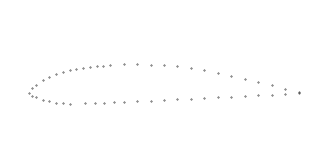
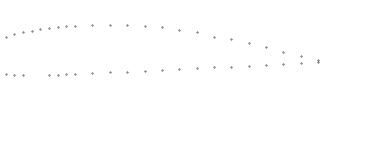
part: (100, 103) -> (62, 75), size x0.71

